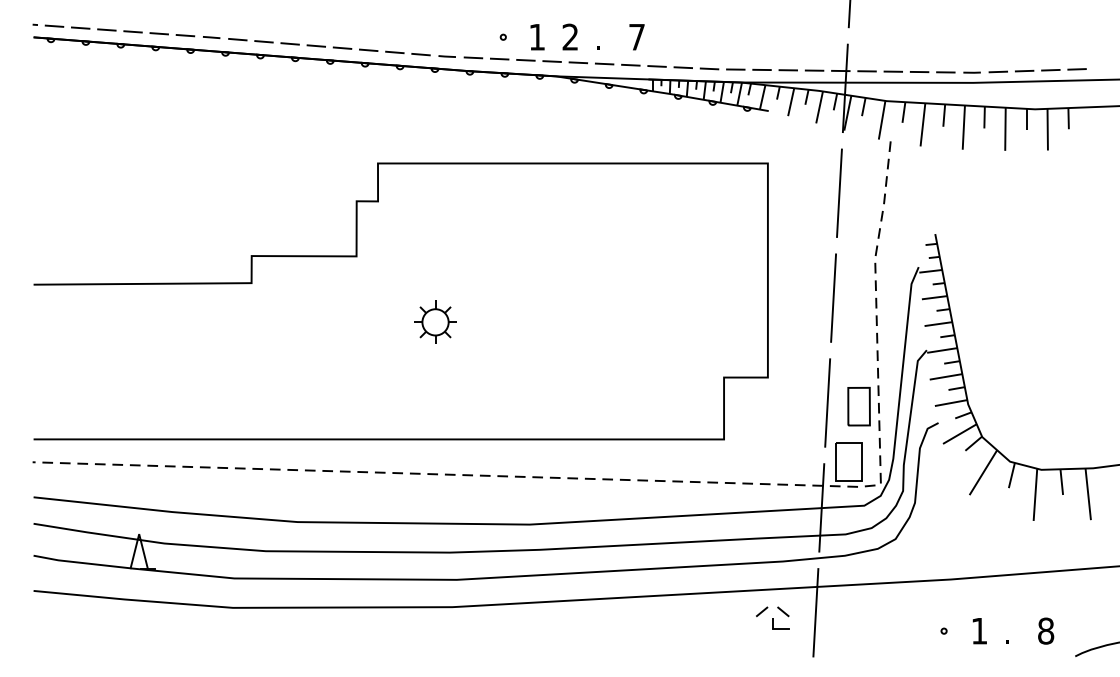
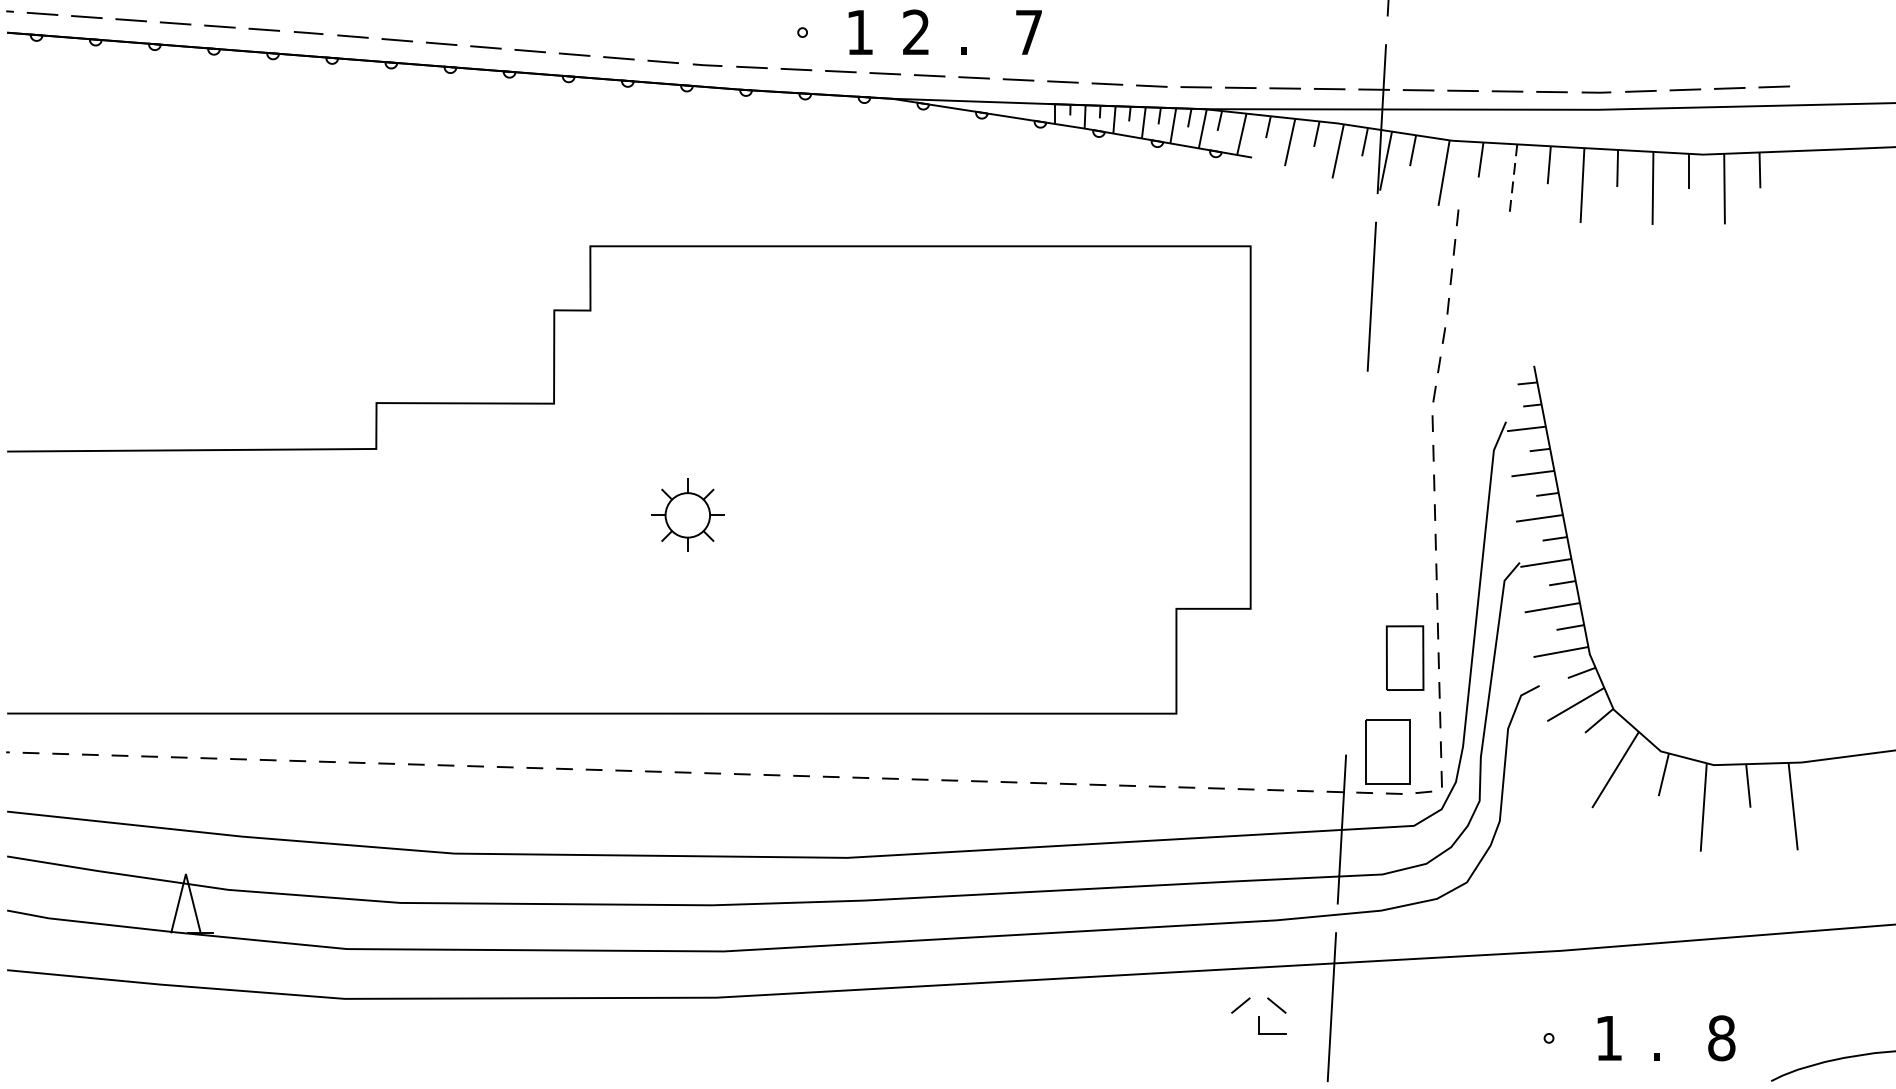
line: (922, 124) -> (1512, 180), solid -> dashed
line: (833, 297) -> (1361, 473), removed
line: (827, 402) -> (1351, 651), removed

